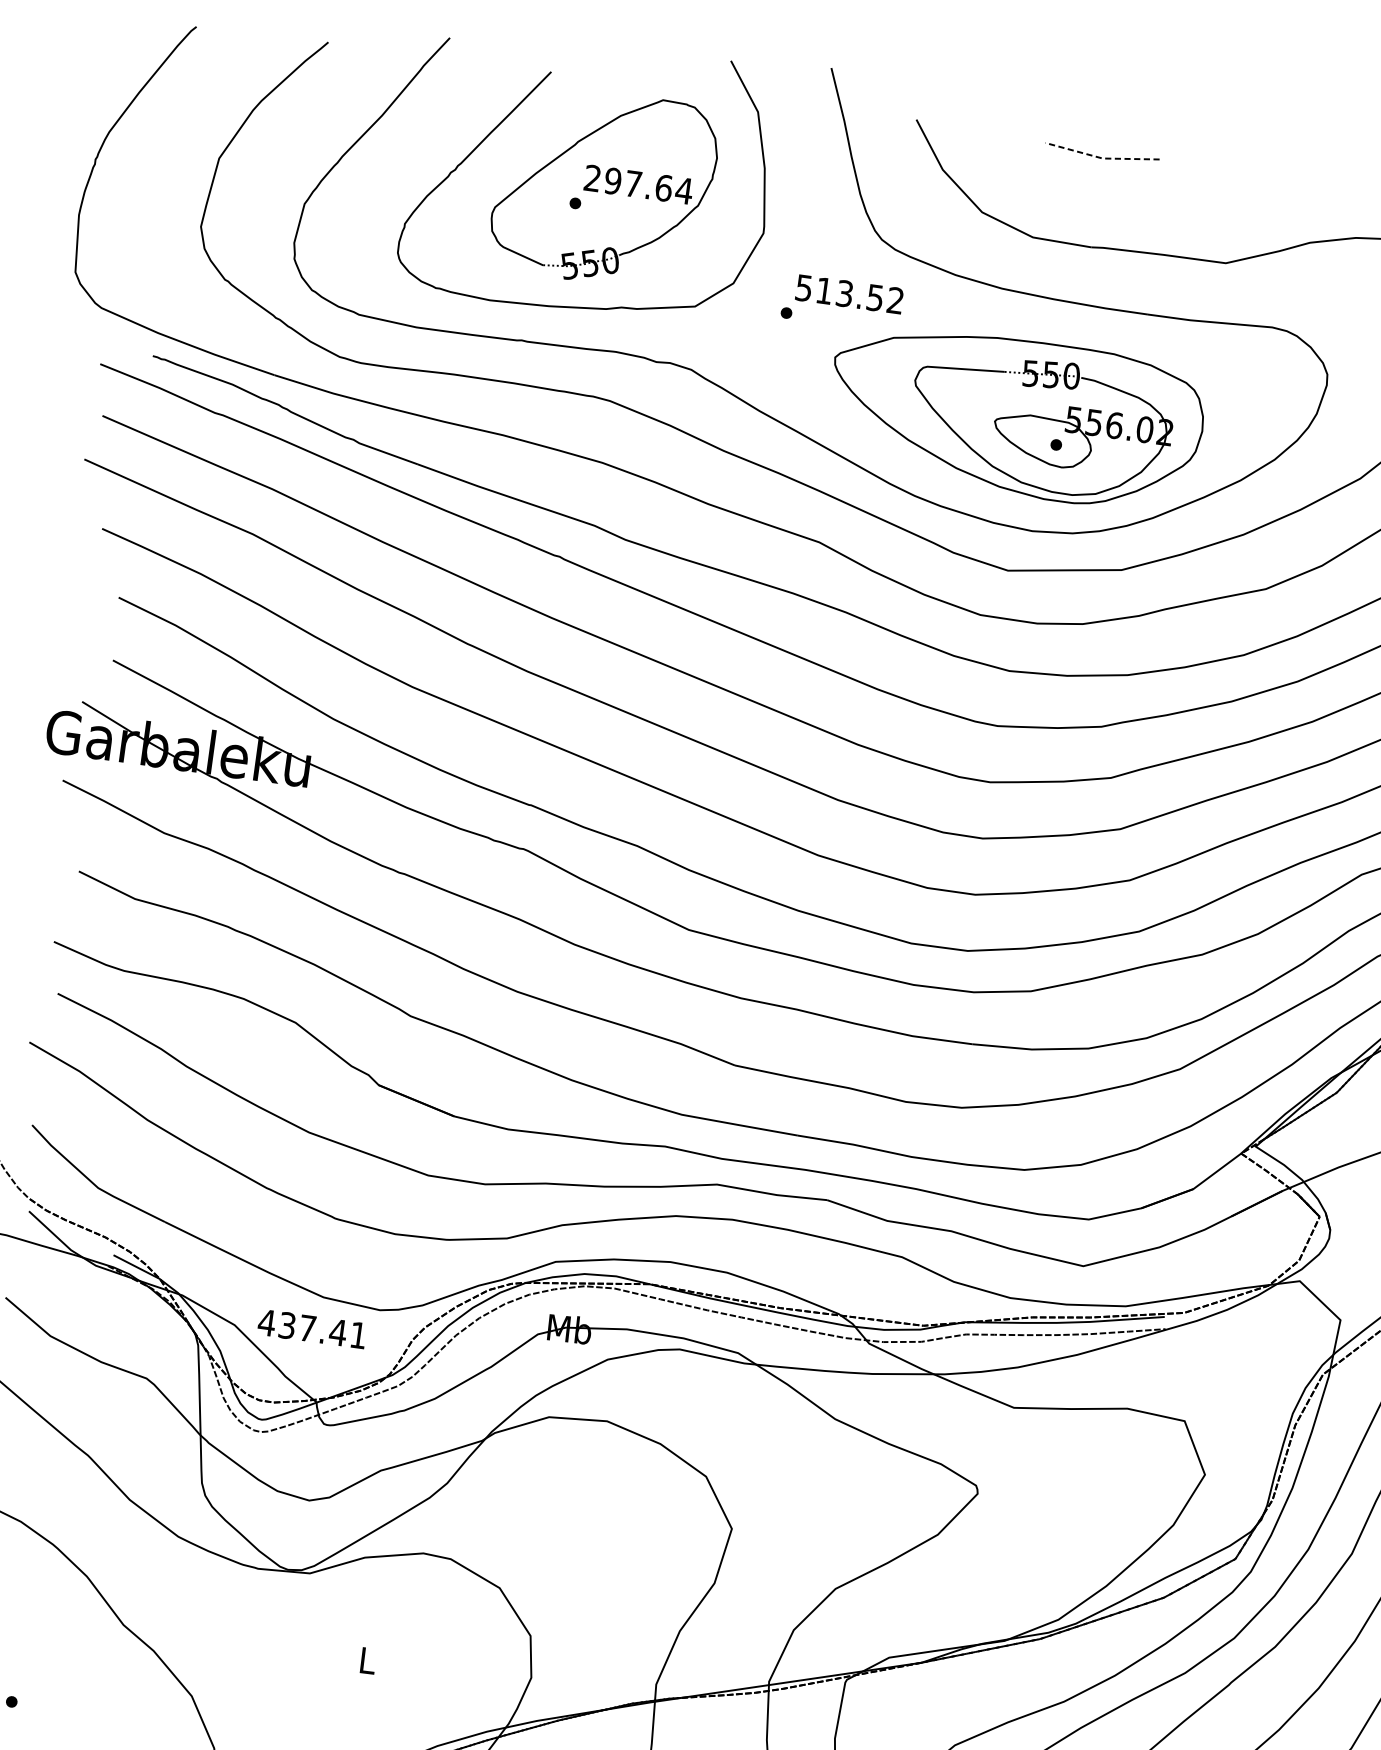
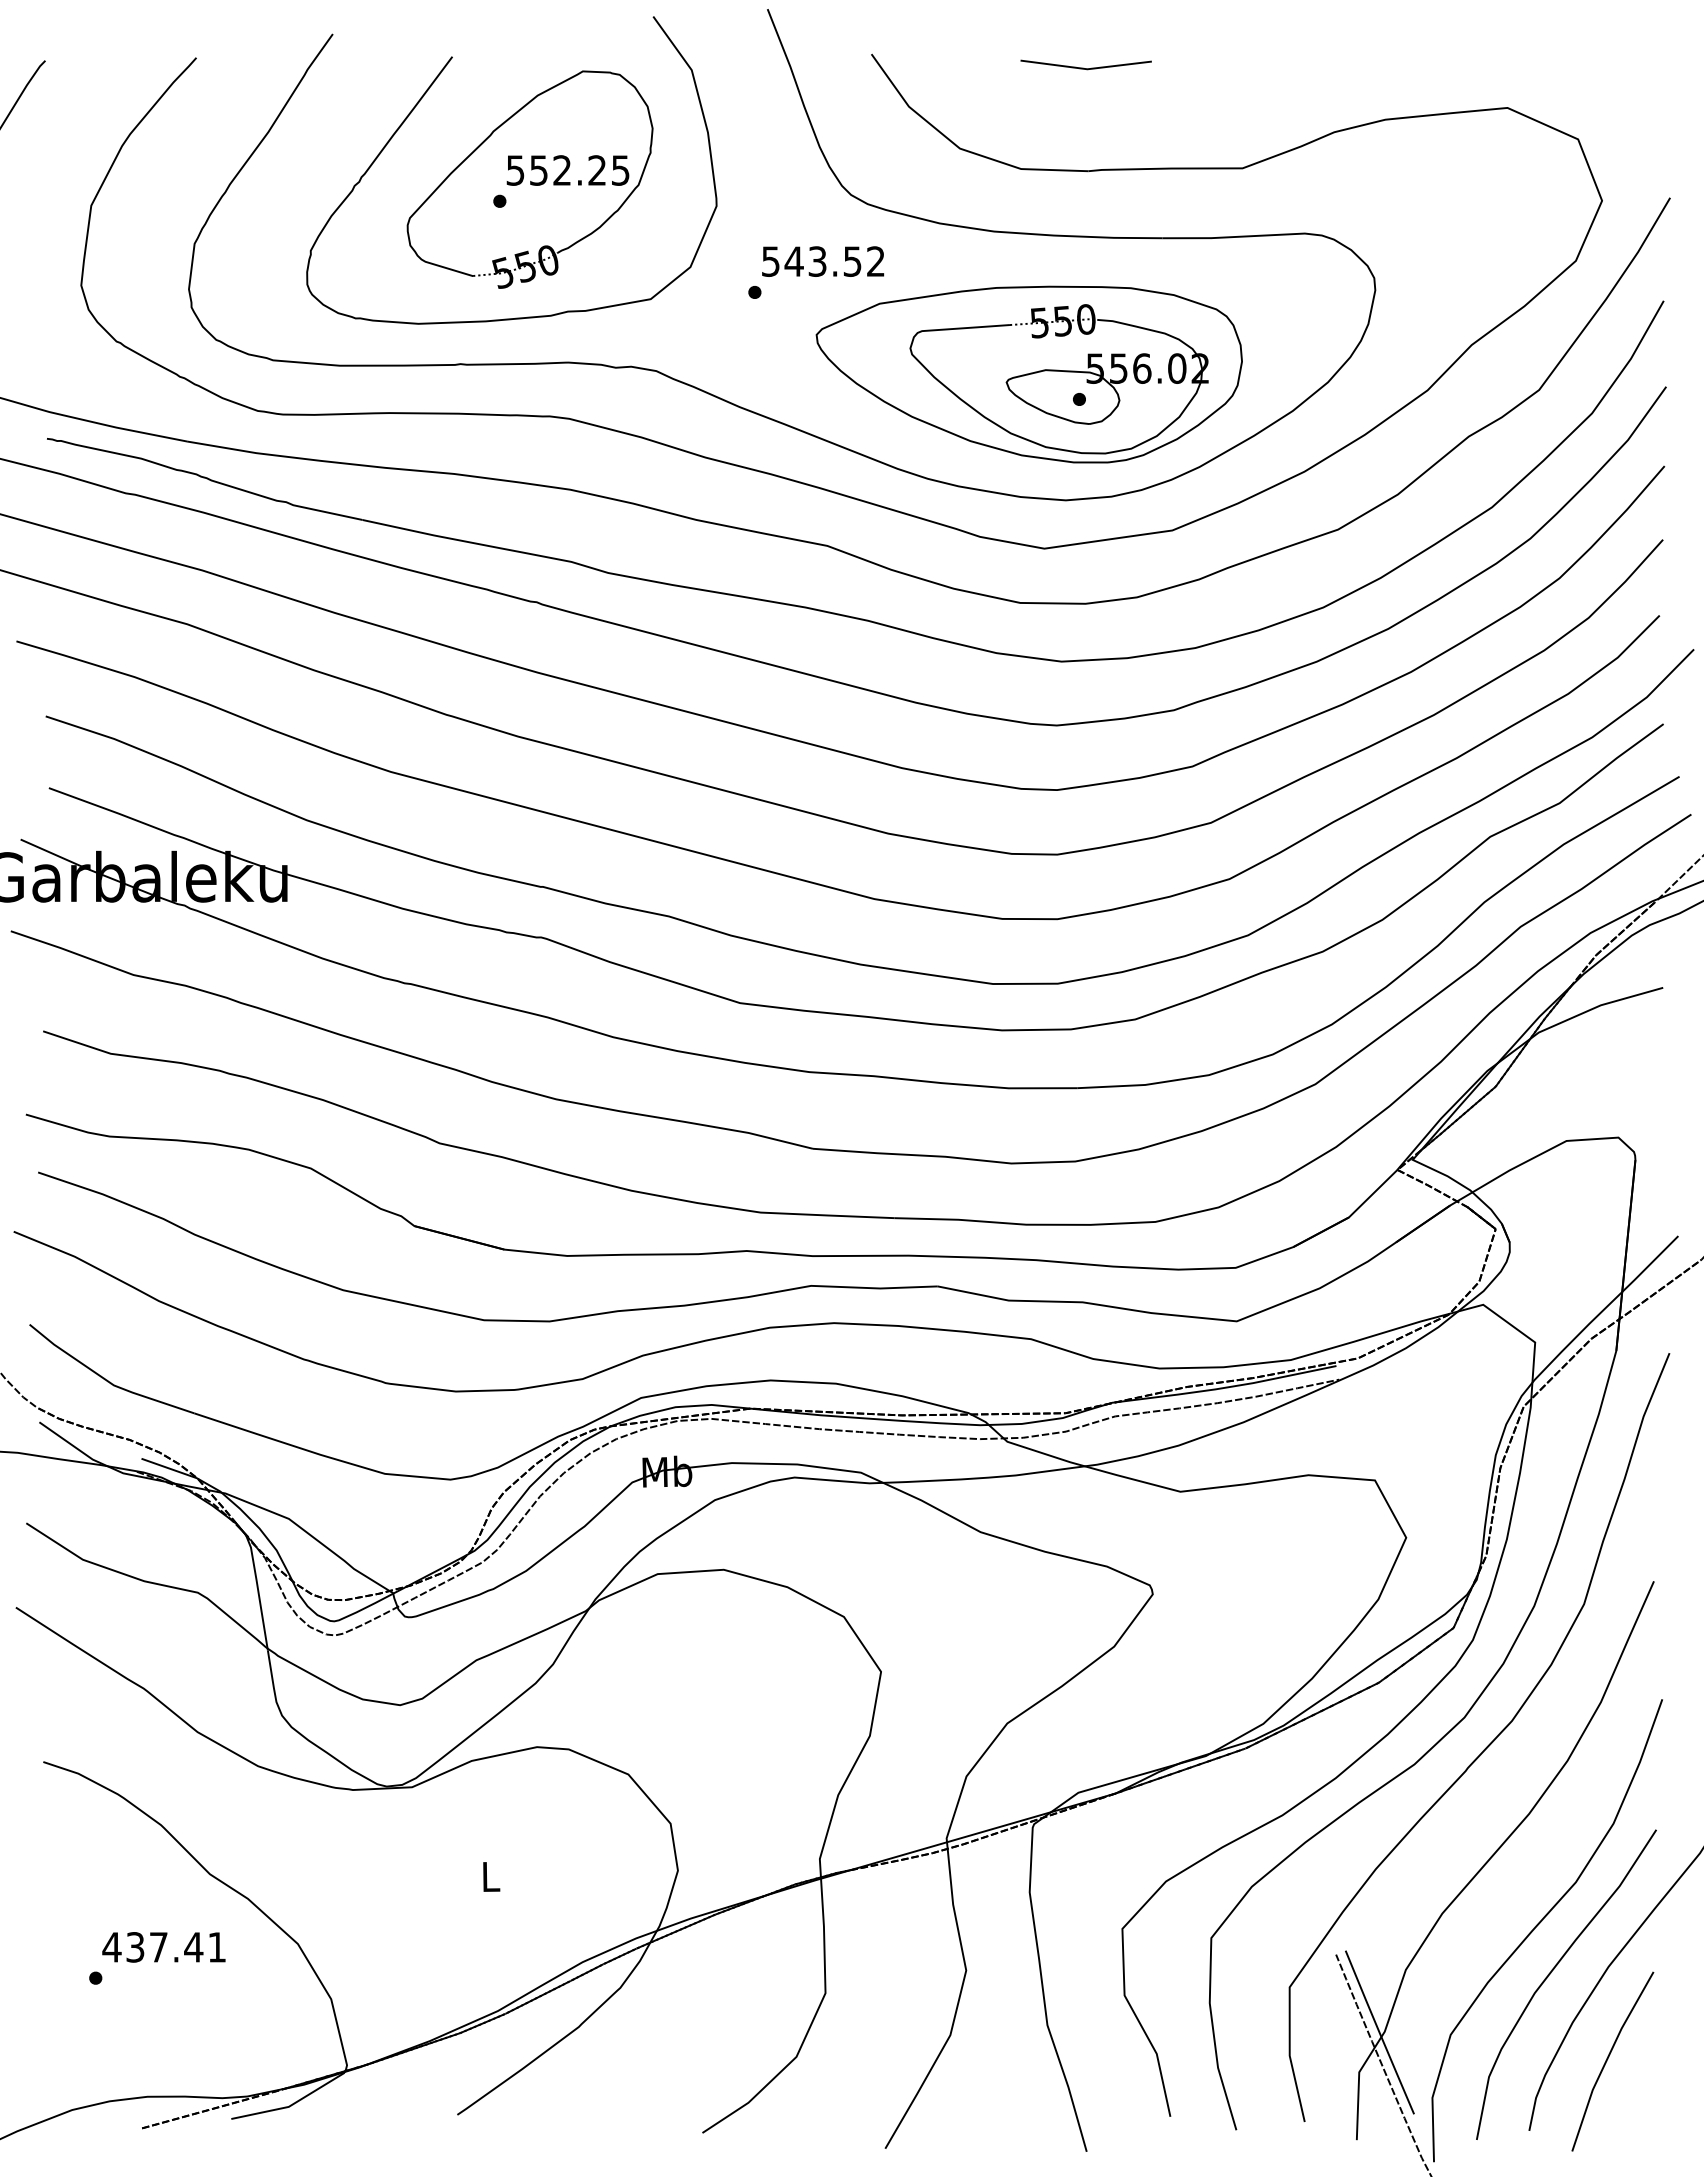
line: (1101, 158) -> (1086, 69), dashed -> solid
text: (638, 184) -> (568, 170), 297.64 -> 552.25
text: (823, 290) -> (793, 261), 513.52 -> 543.52
text: (311, 1329) -> (163, 1947), moved

